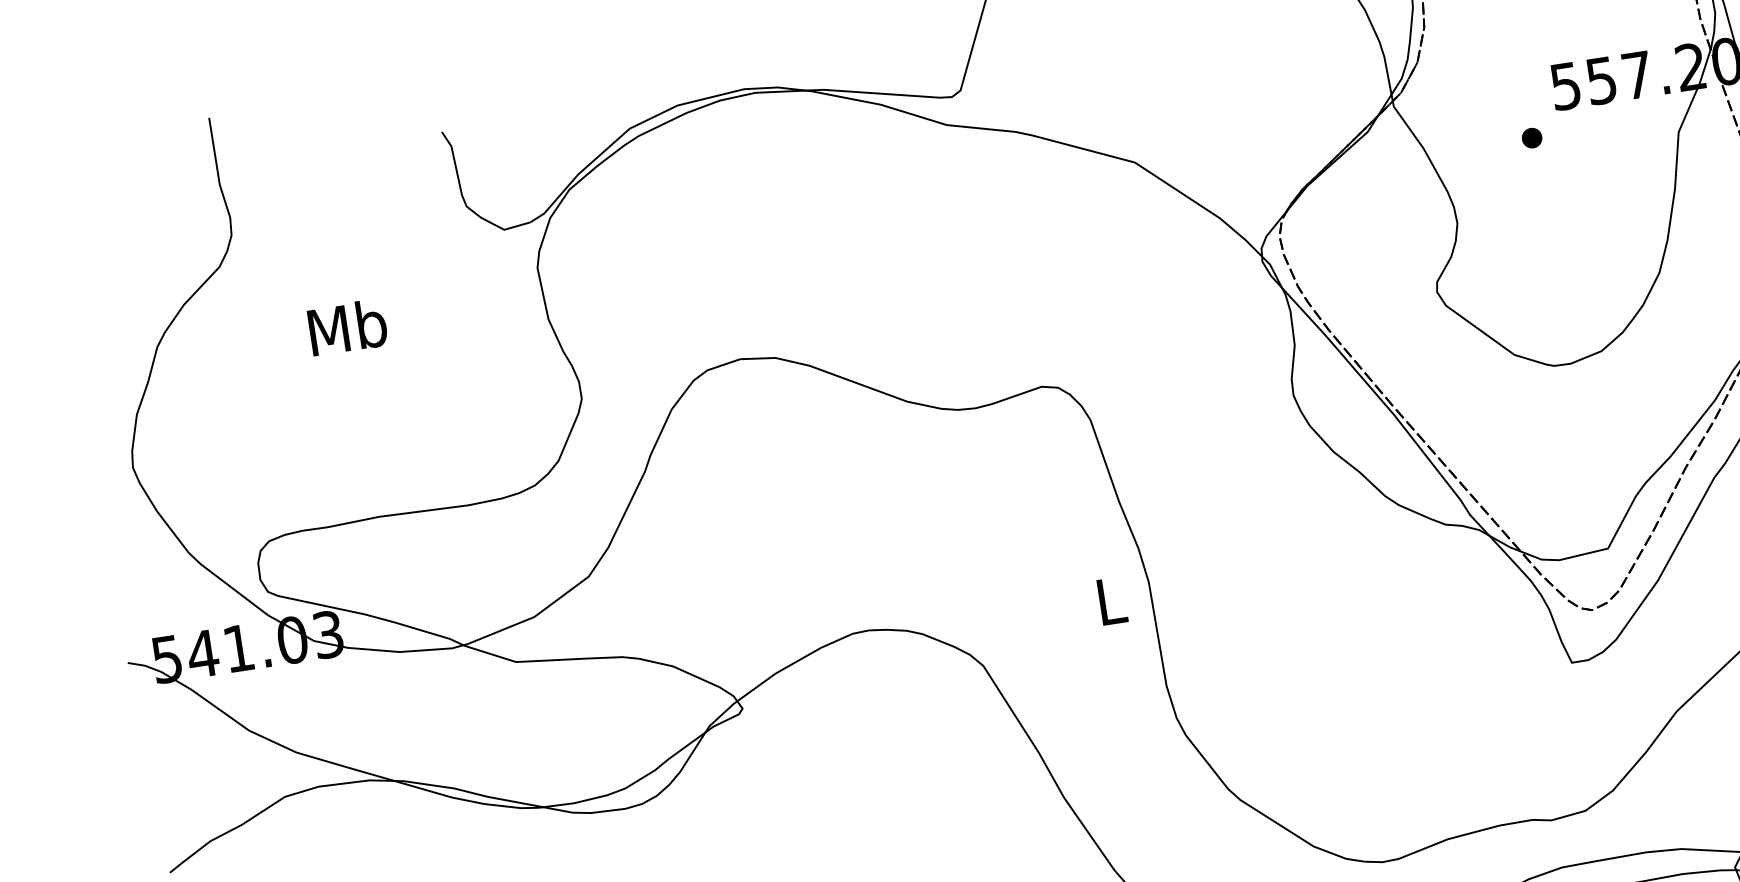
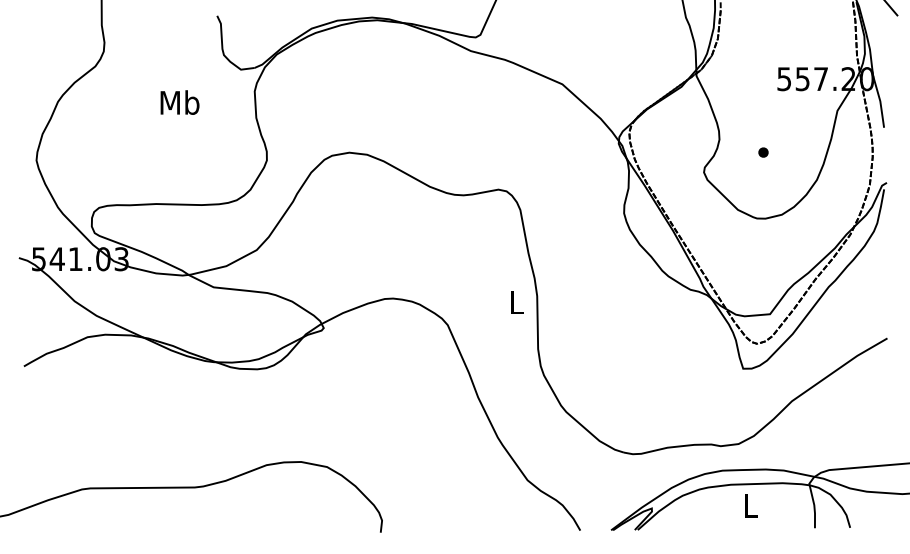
part: (1532, 137) -> (763, 152), moved
text: (346, 327) -> (179, 102), moved

